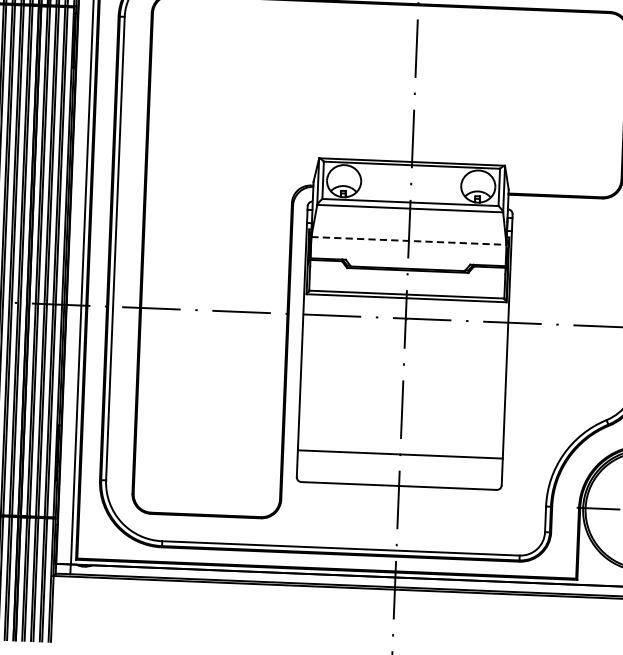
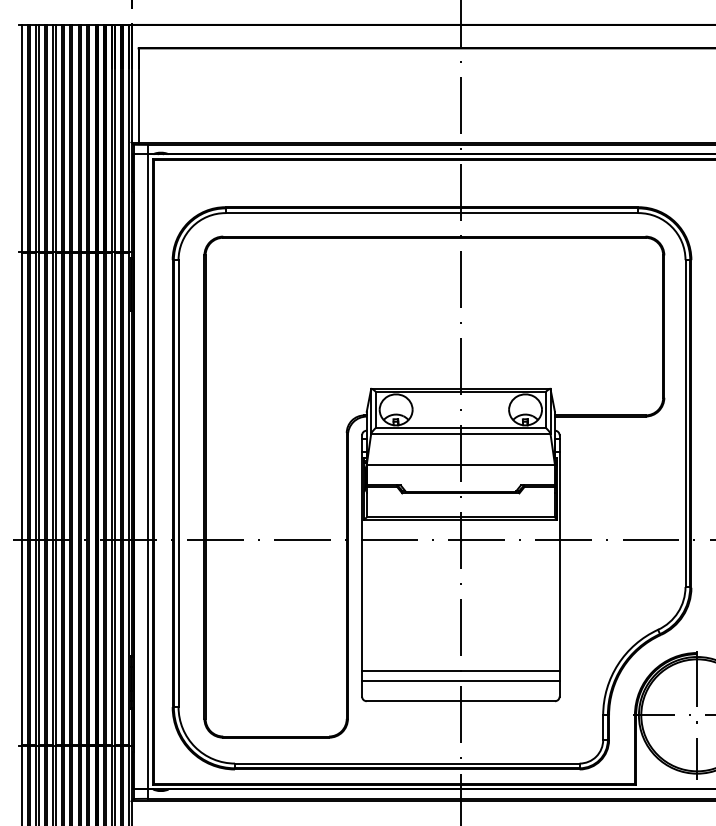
line: (409, 240) -> (461, 464), dashed -> solid
line: (399, 465) -> (460, 681), added

